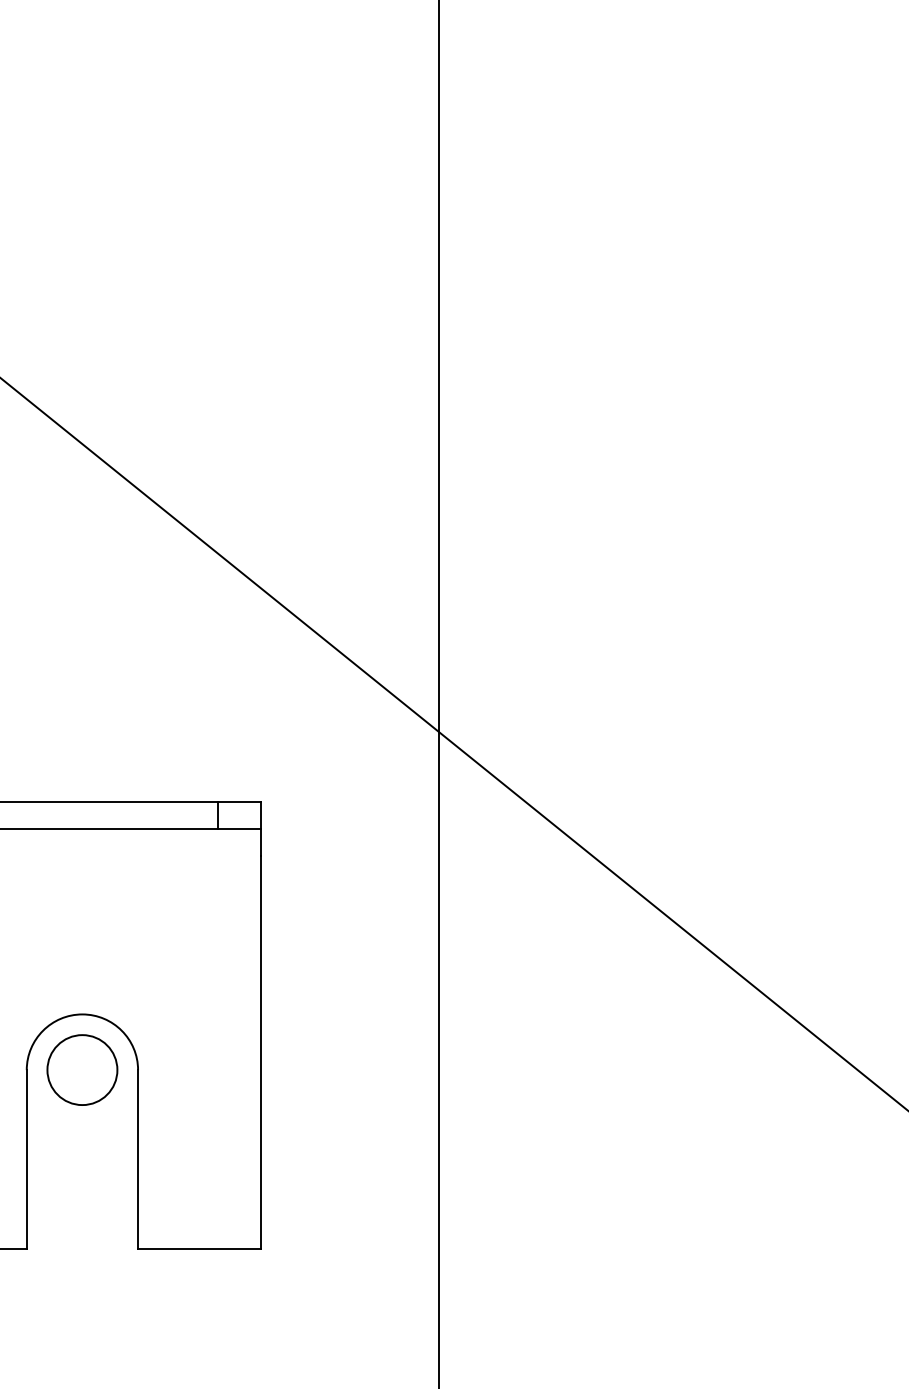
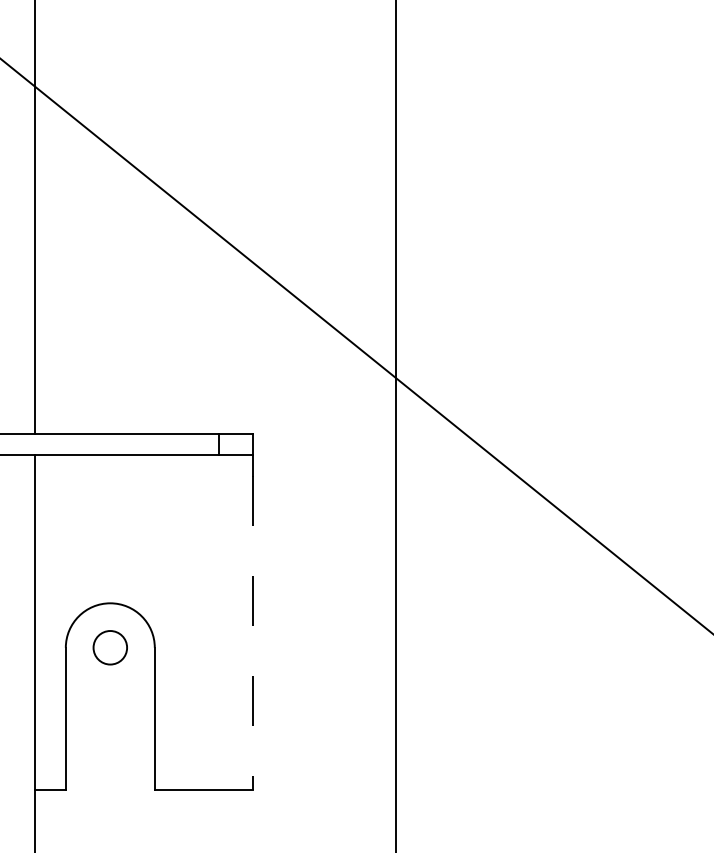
line: (260, 1052) -> (252, 633), solid -> dashed
circle: (82, 1069) -> (110, 647), size x0.6

